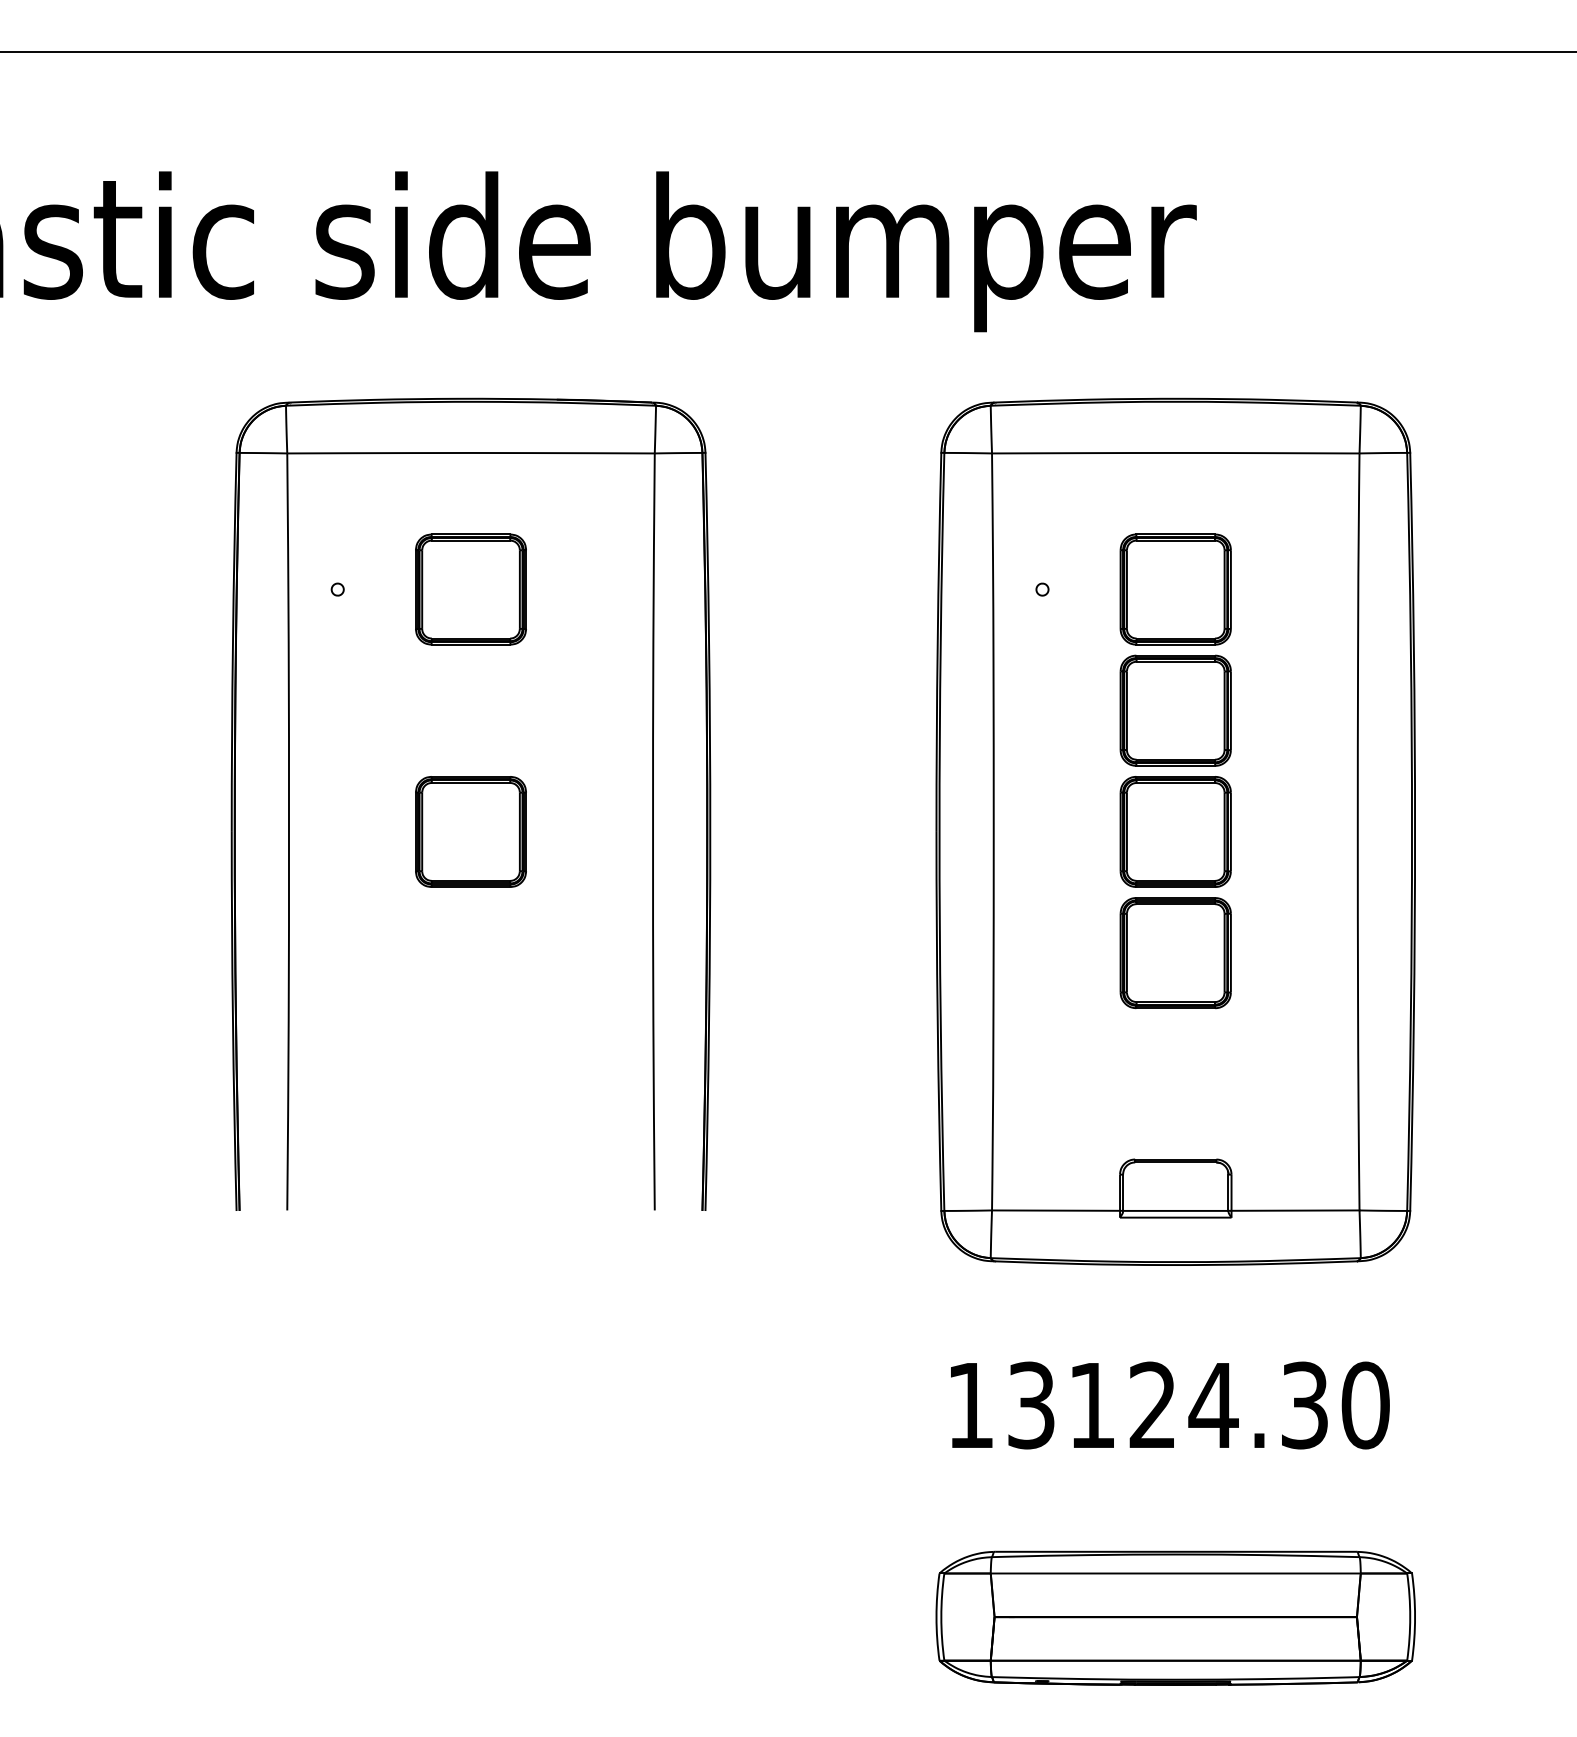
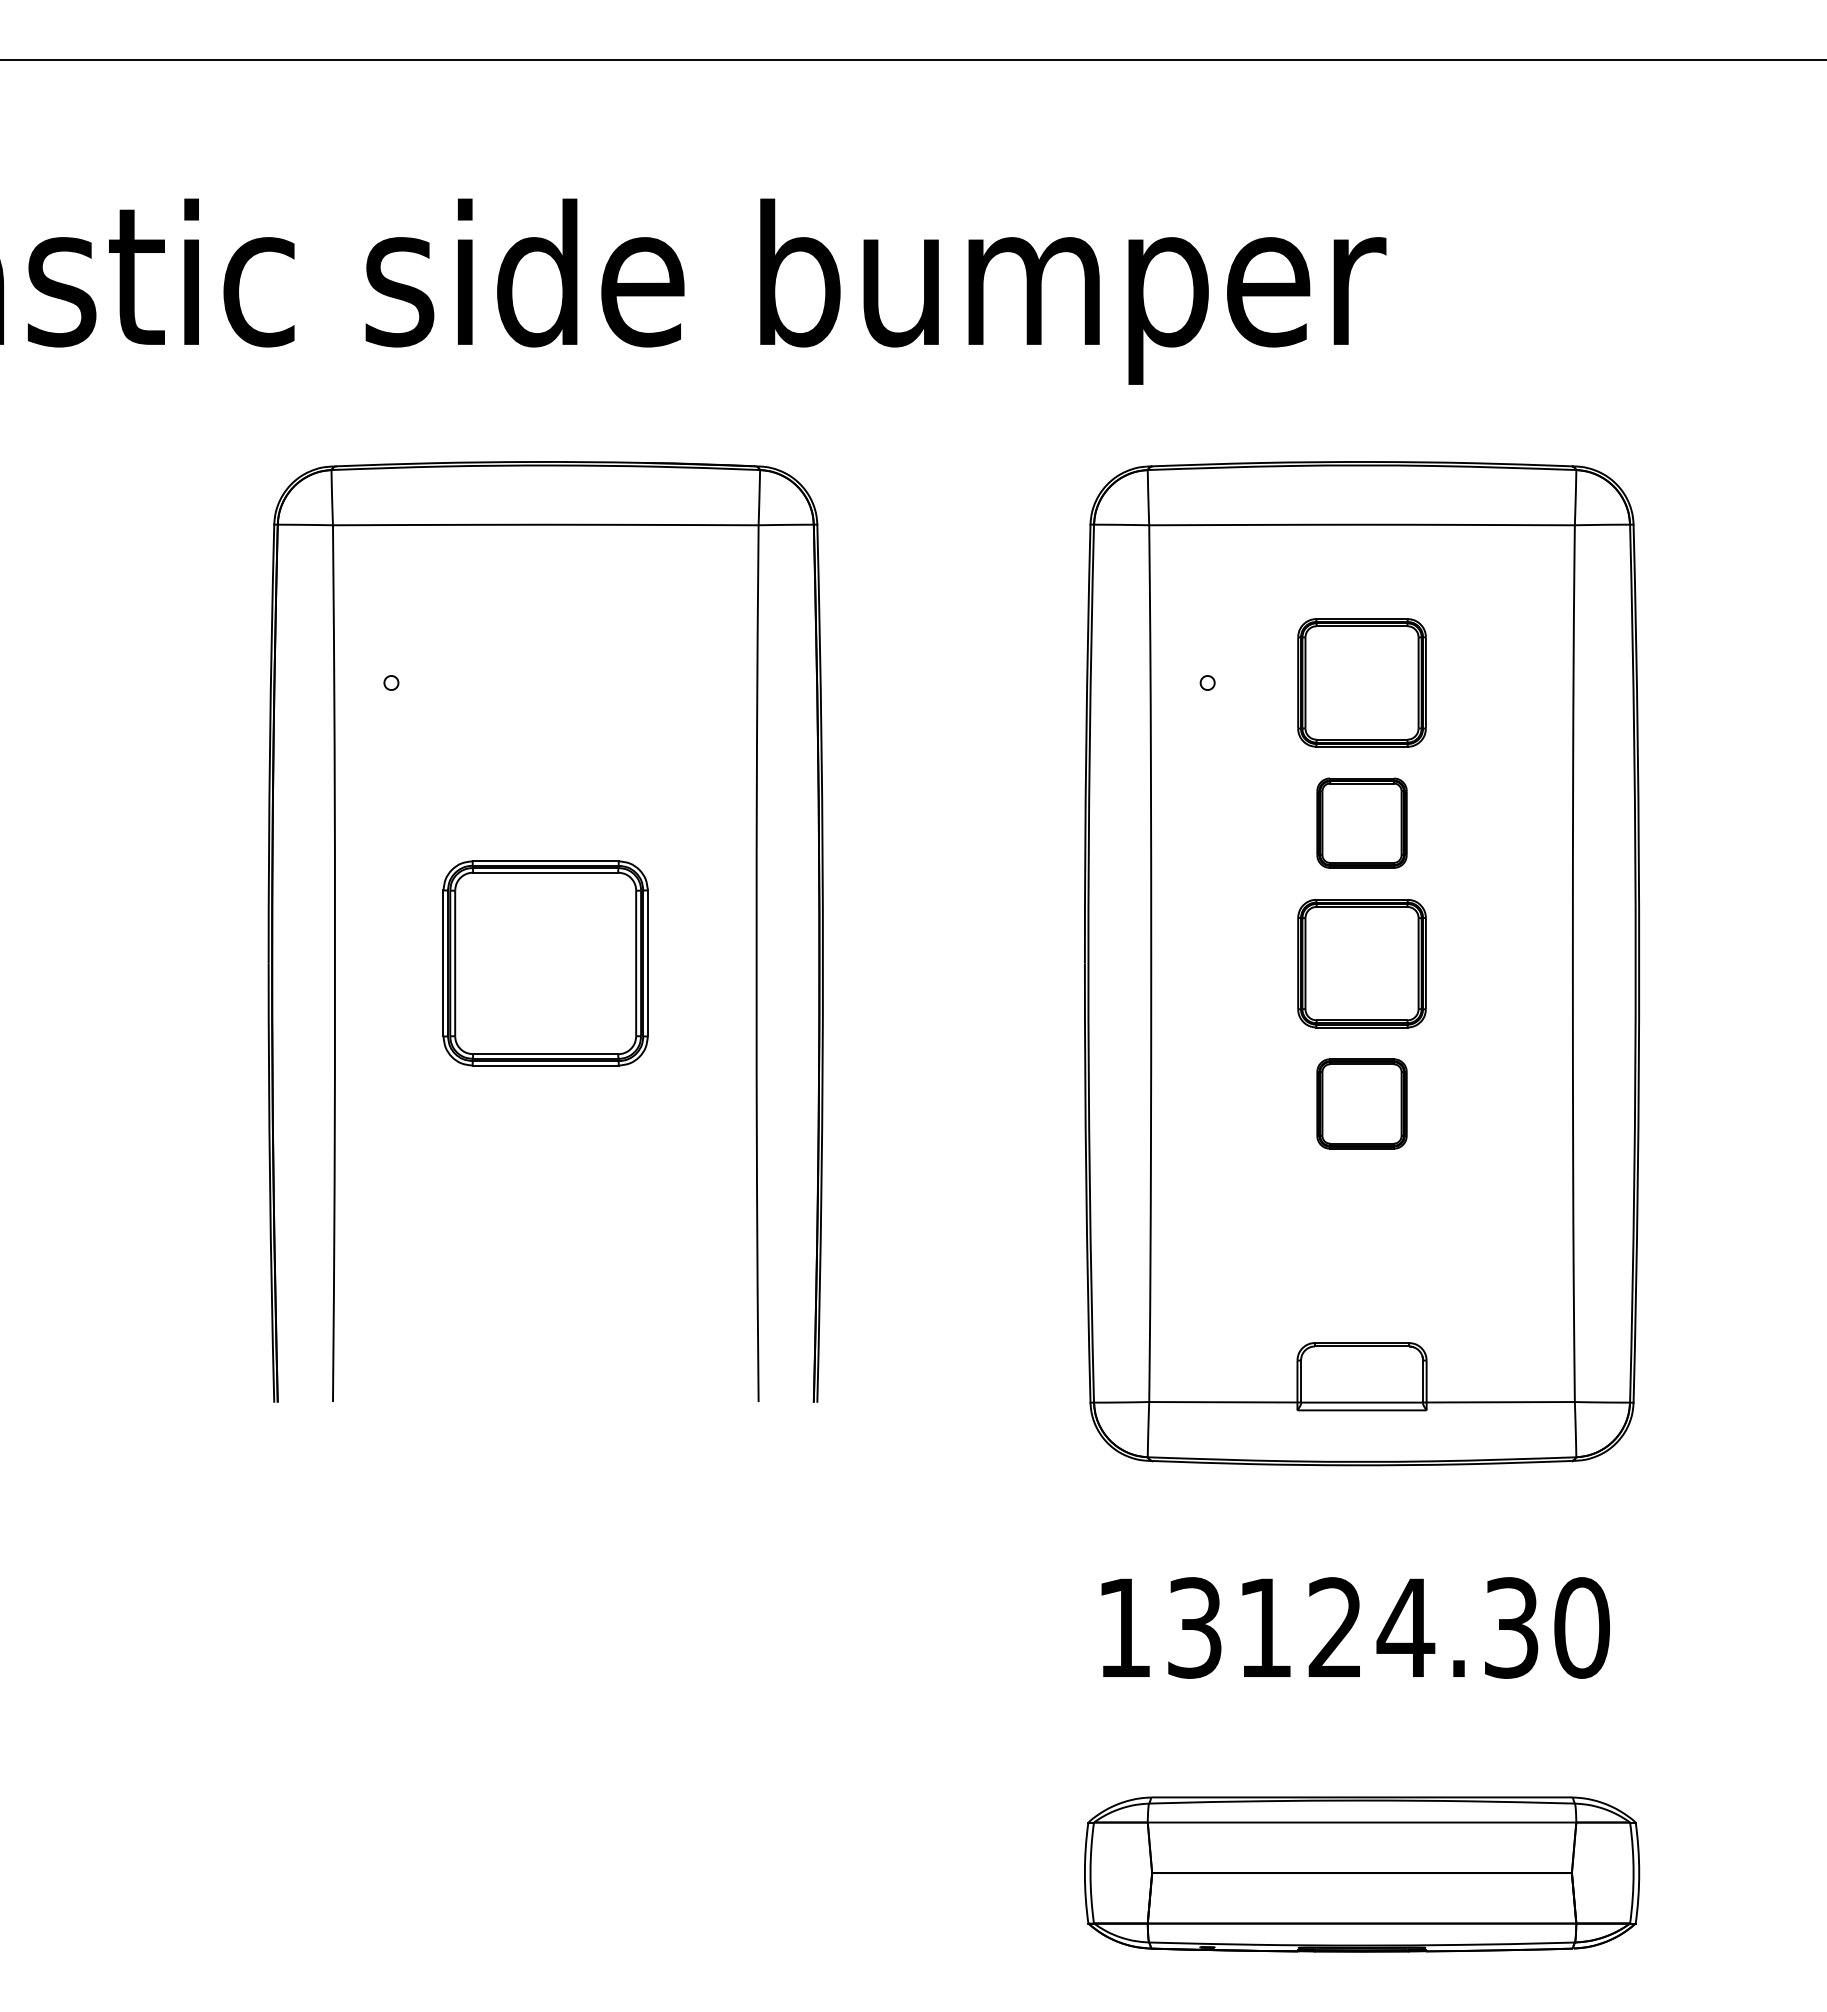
part: (470, 589) -> (545, 682), removed
part: (1175, 710) -> (1361, 822), size x0.7
part: (470, 831) -> (545, 963), size x1.6
part: (1175, 952) -> (1361, 1103), size x0.7

